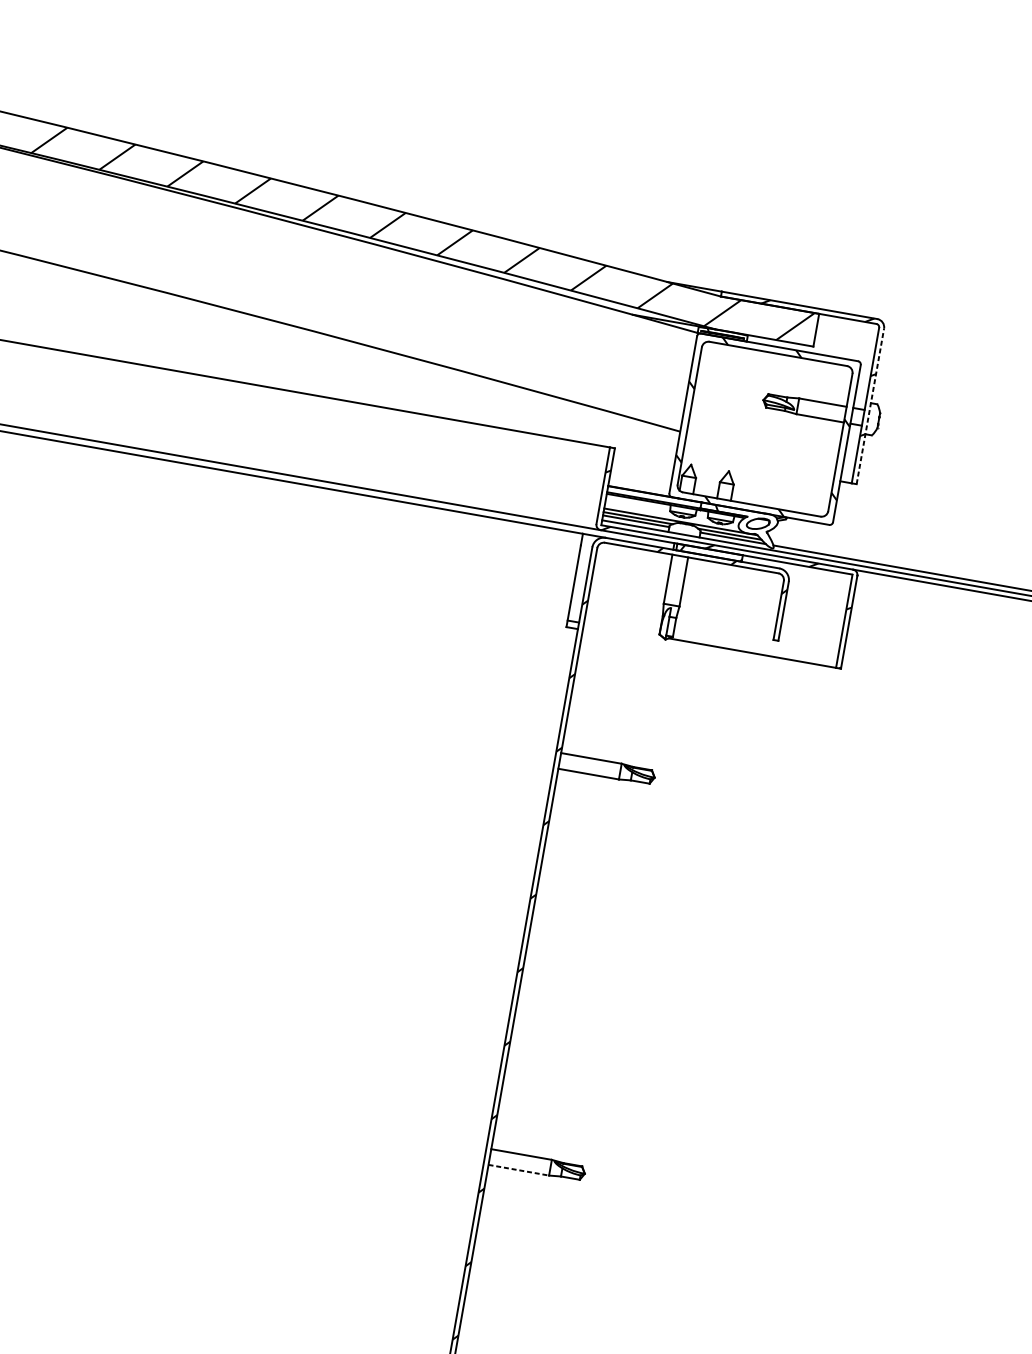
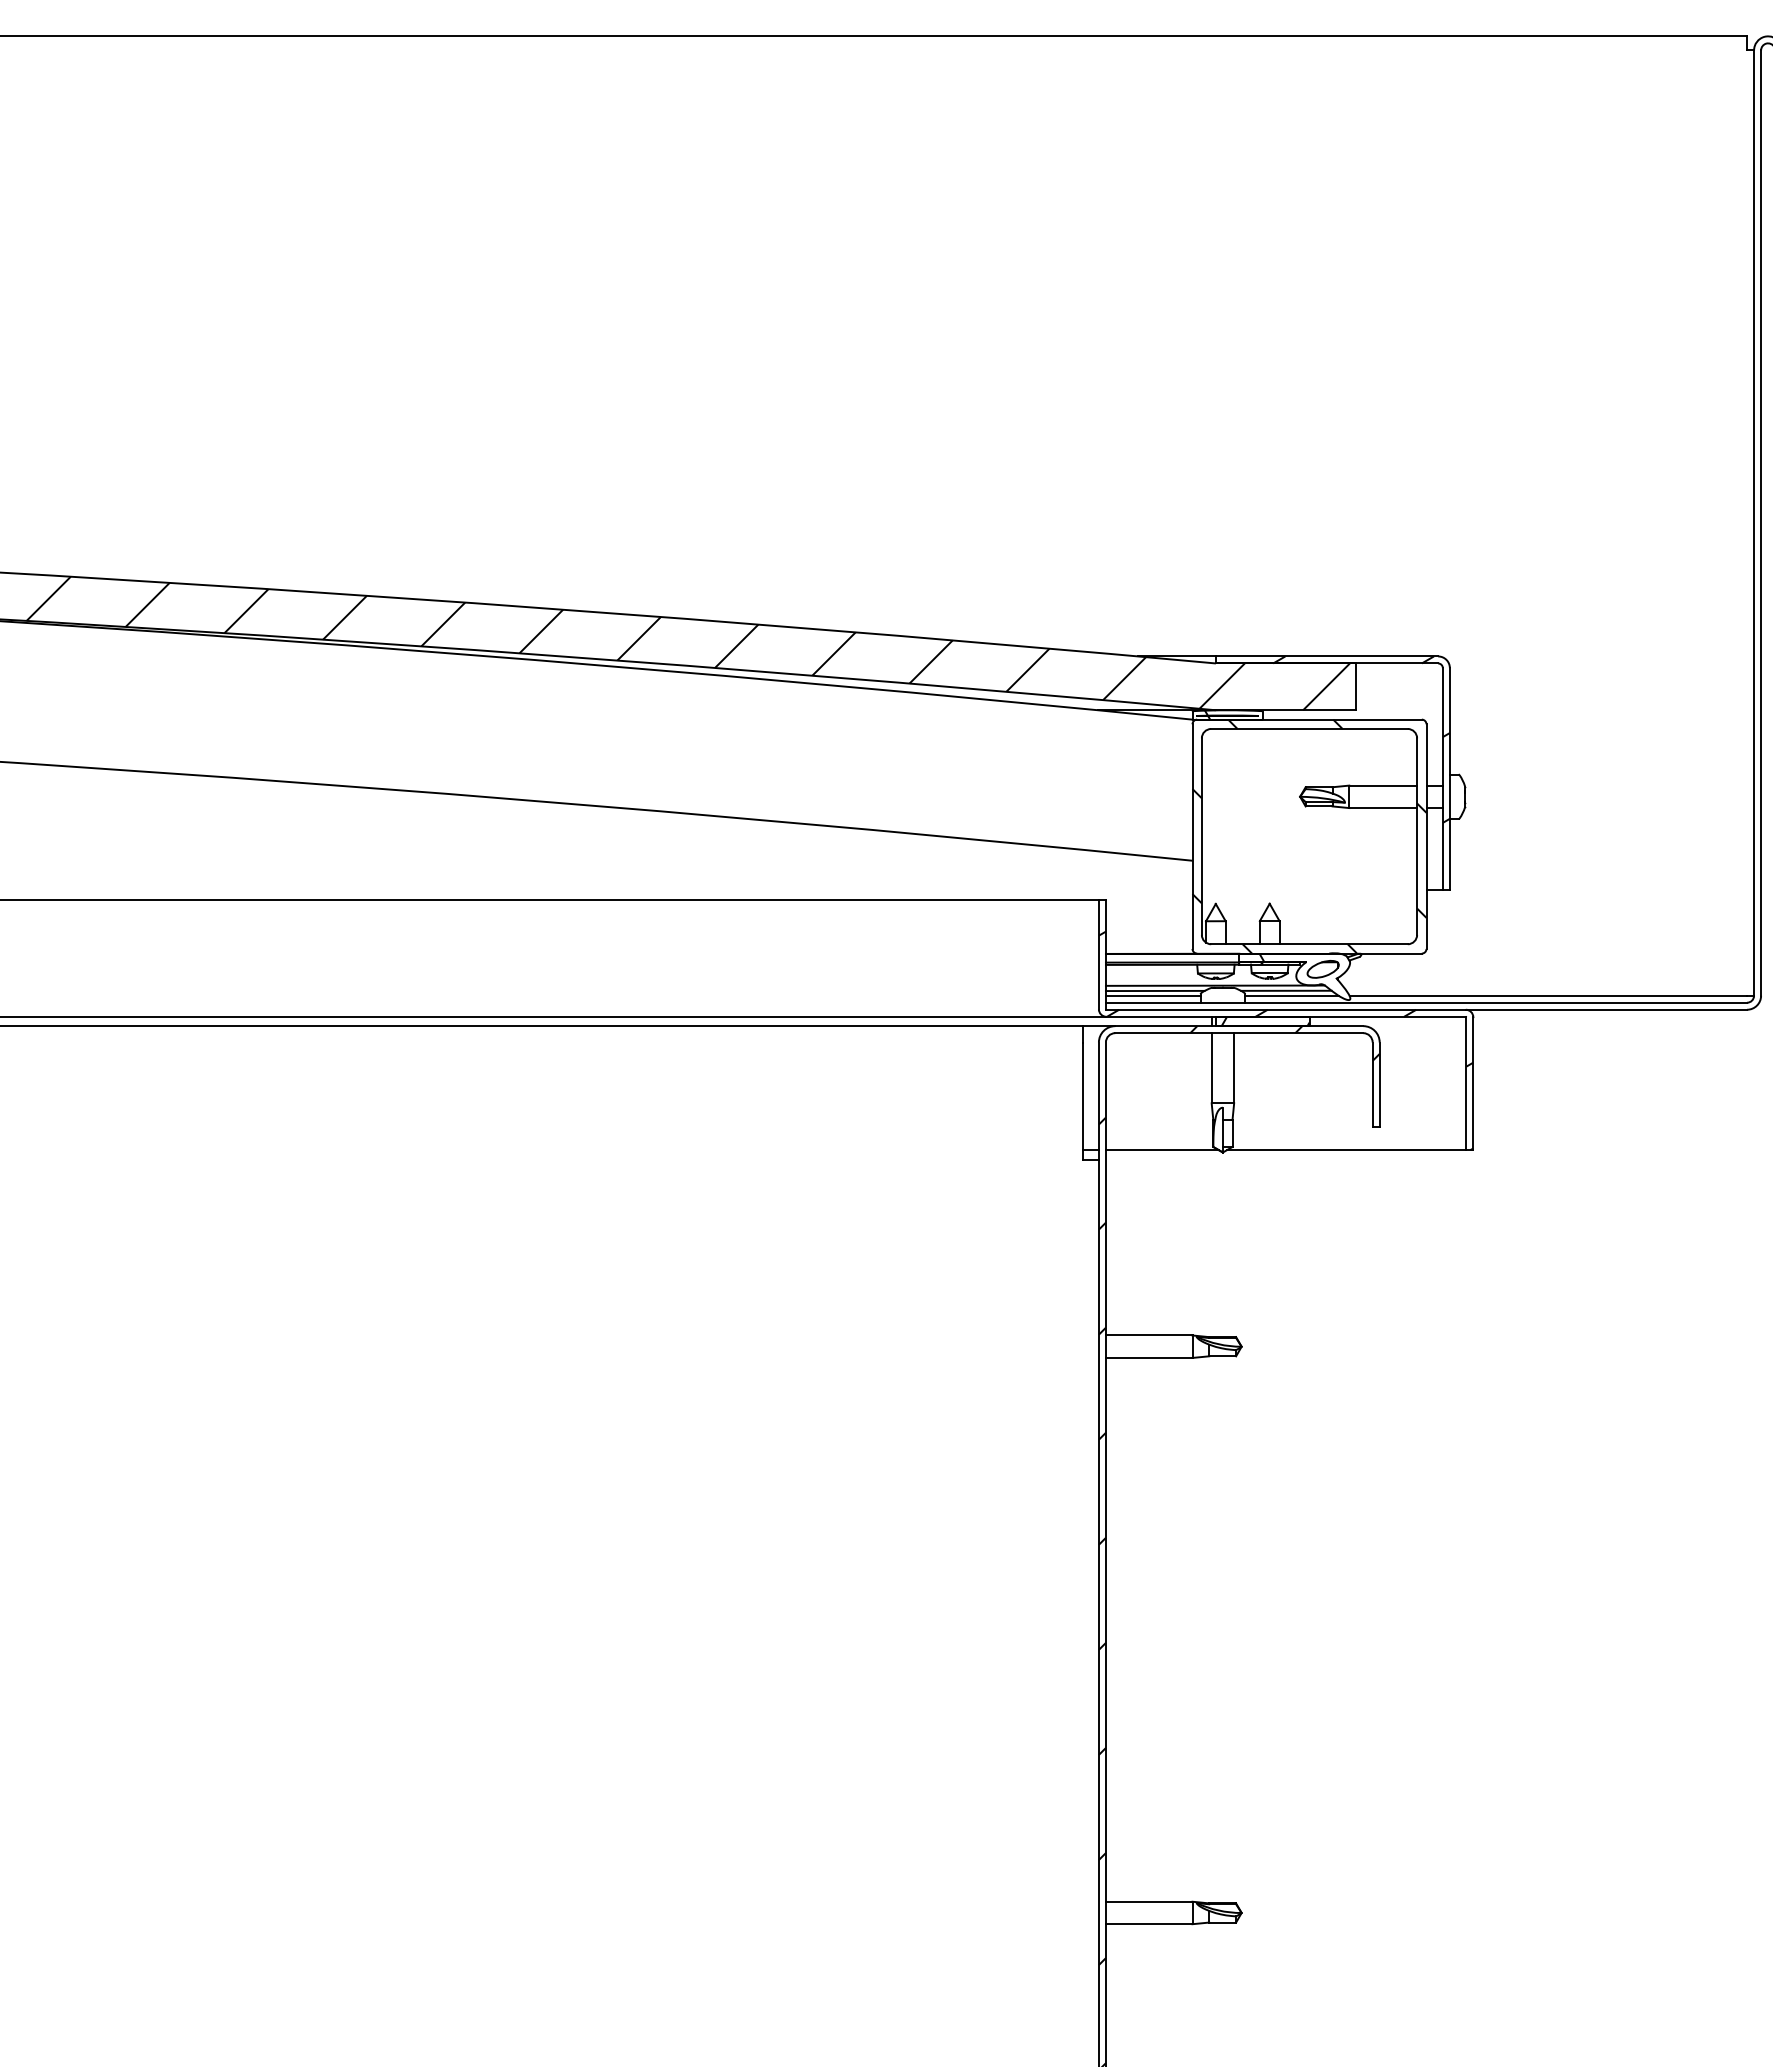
line: (870, 405) -> (1449, 778), dashed -> solid
line: (622, 630) -> (1161, 1150), added
line: (518, 1170) -> (1149, 1924), dashed -> solid

